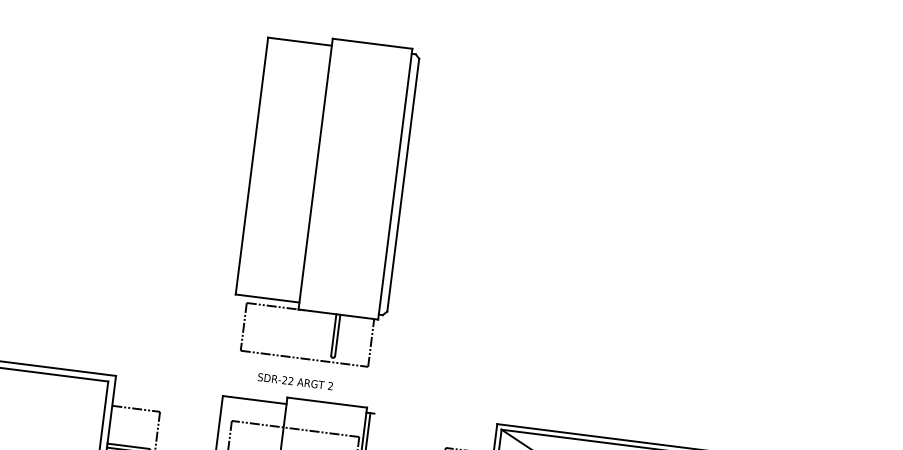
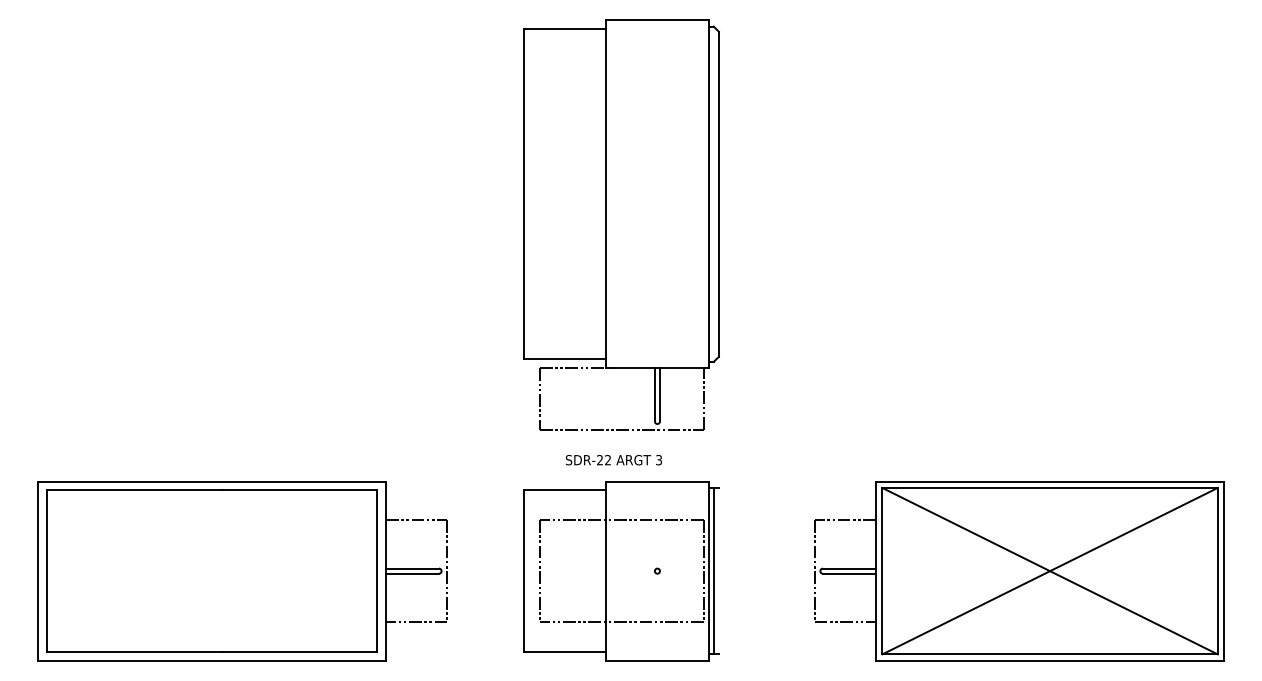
text: (330, 386) -> (659, 460), 2 -> 3

